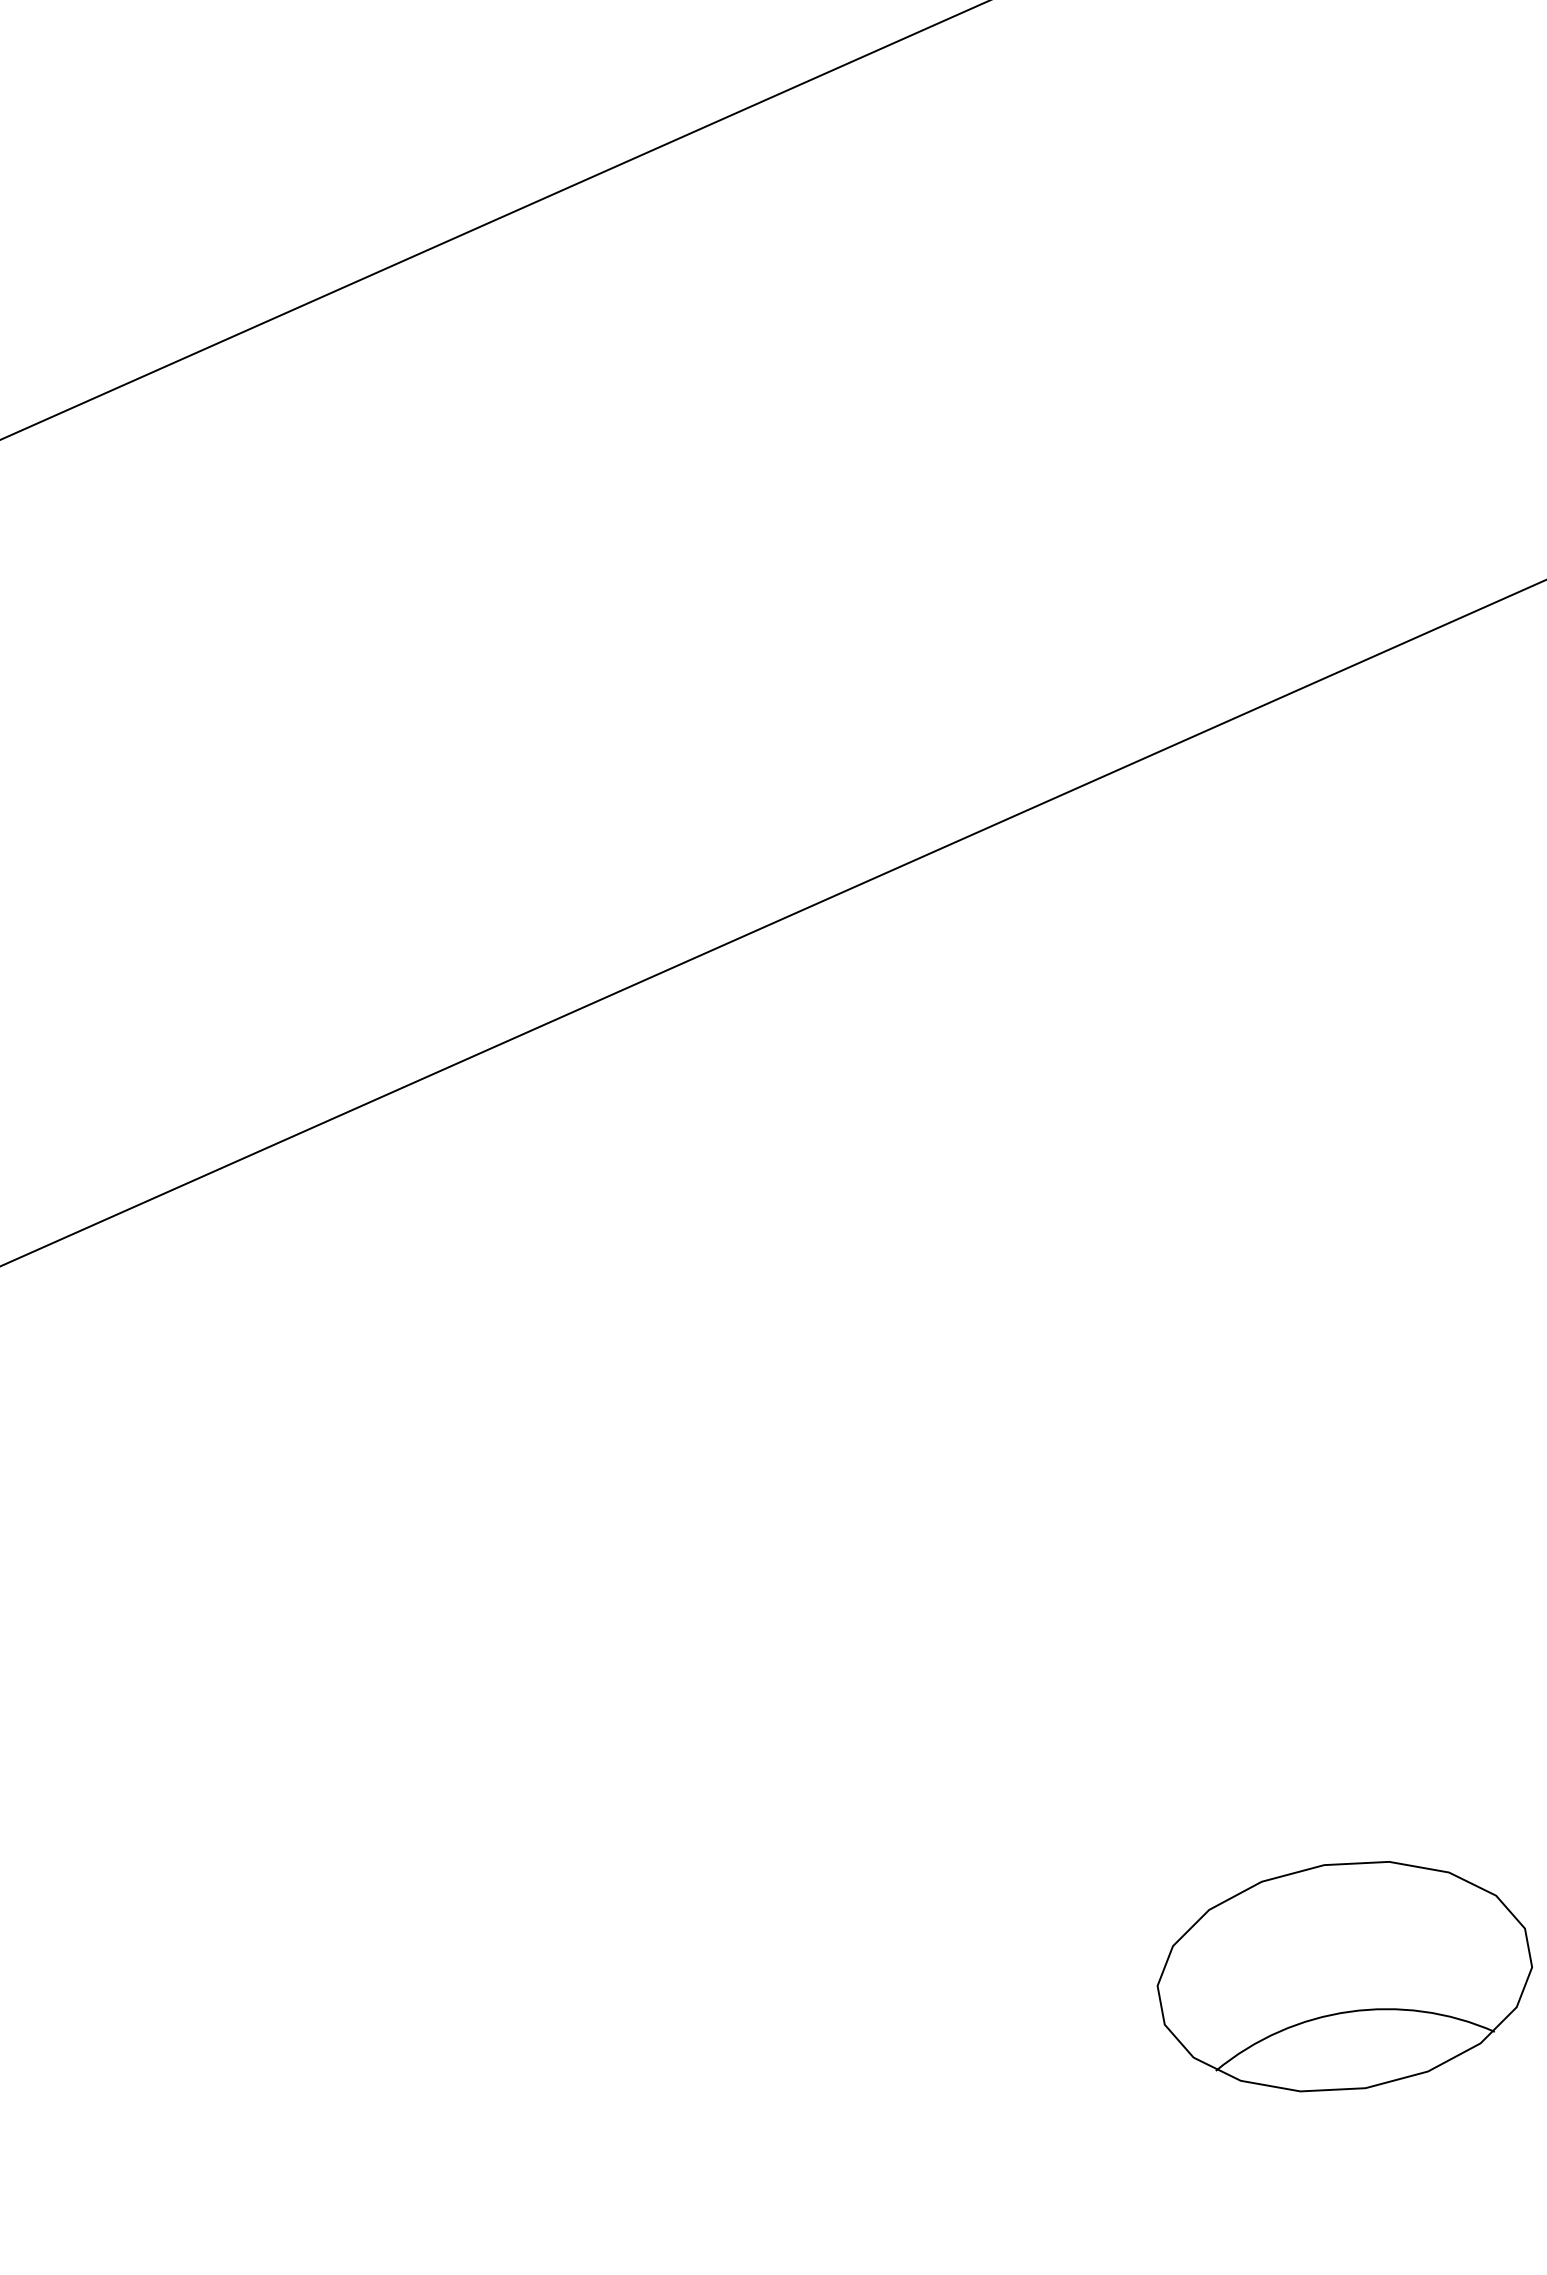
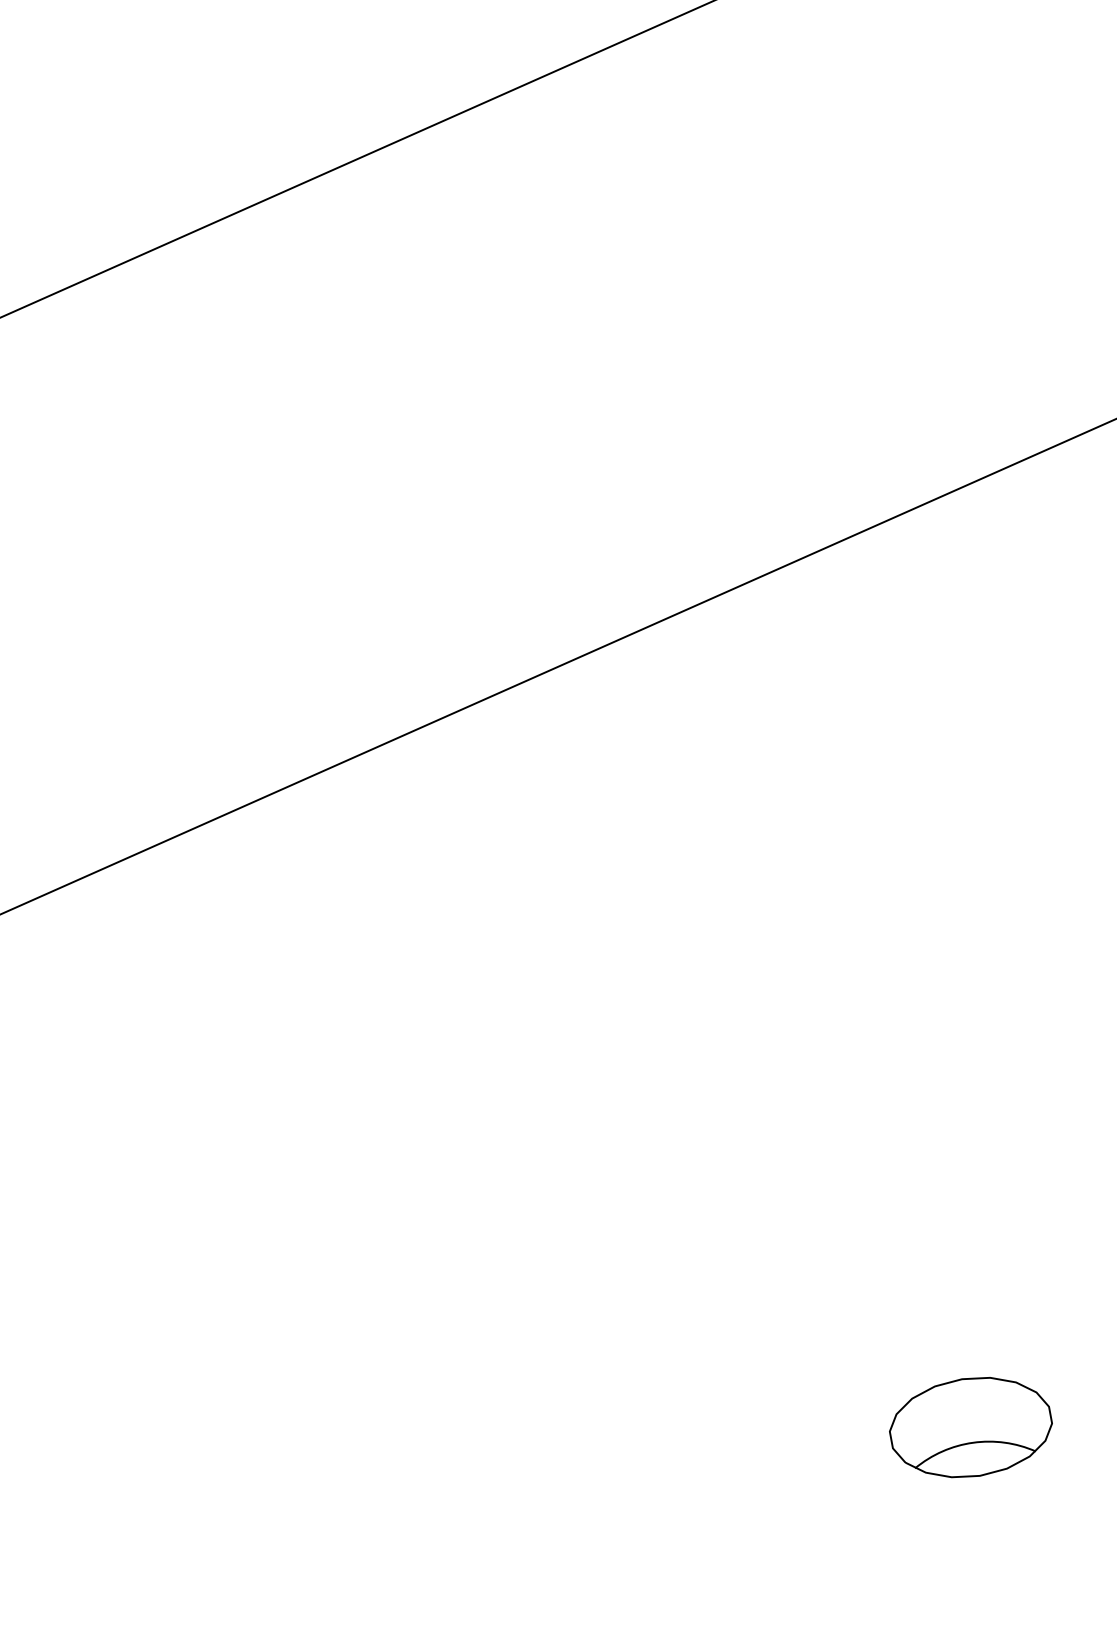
part: (1344, 1976) -> (970, 1427), size x0.6

